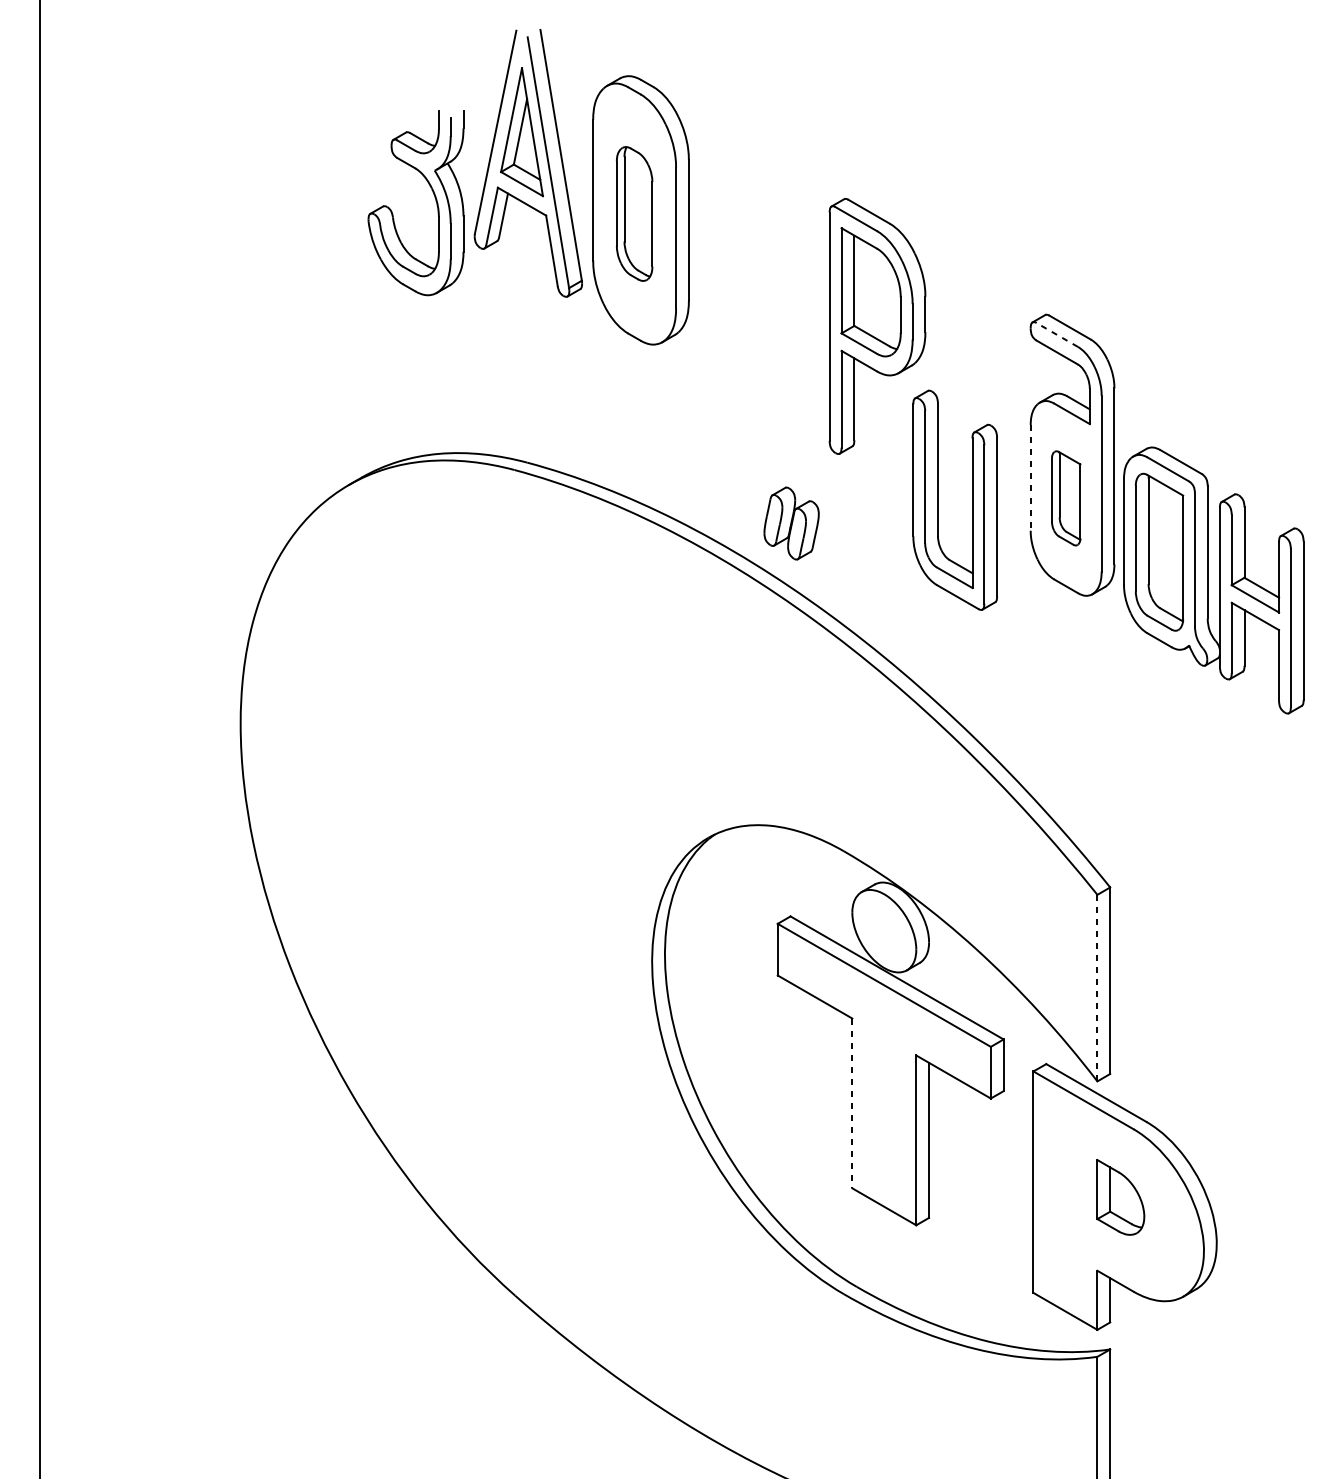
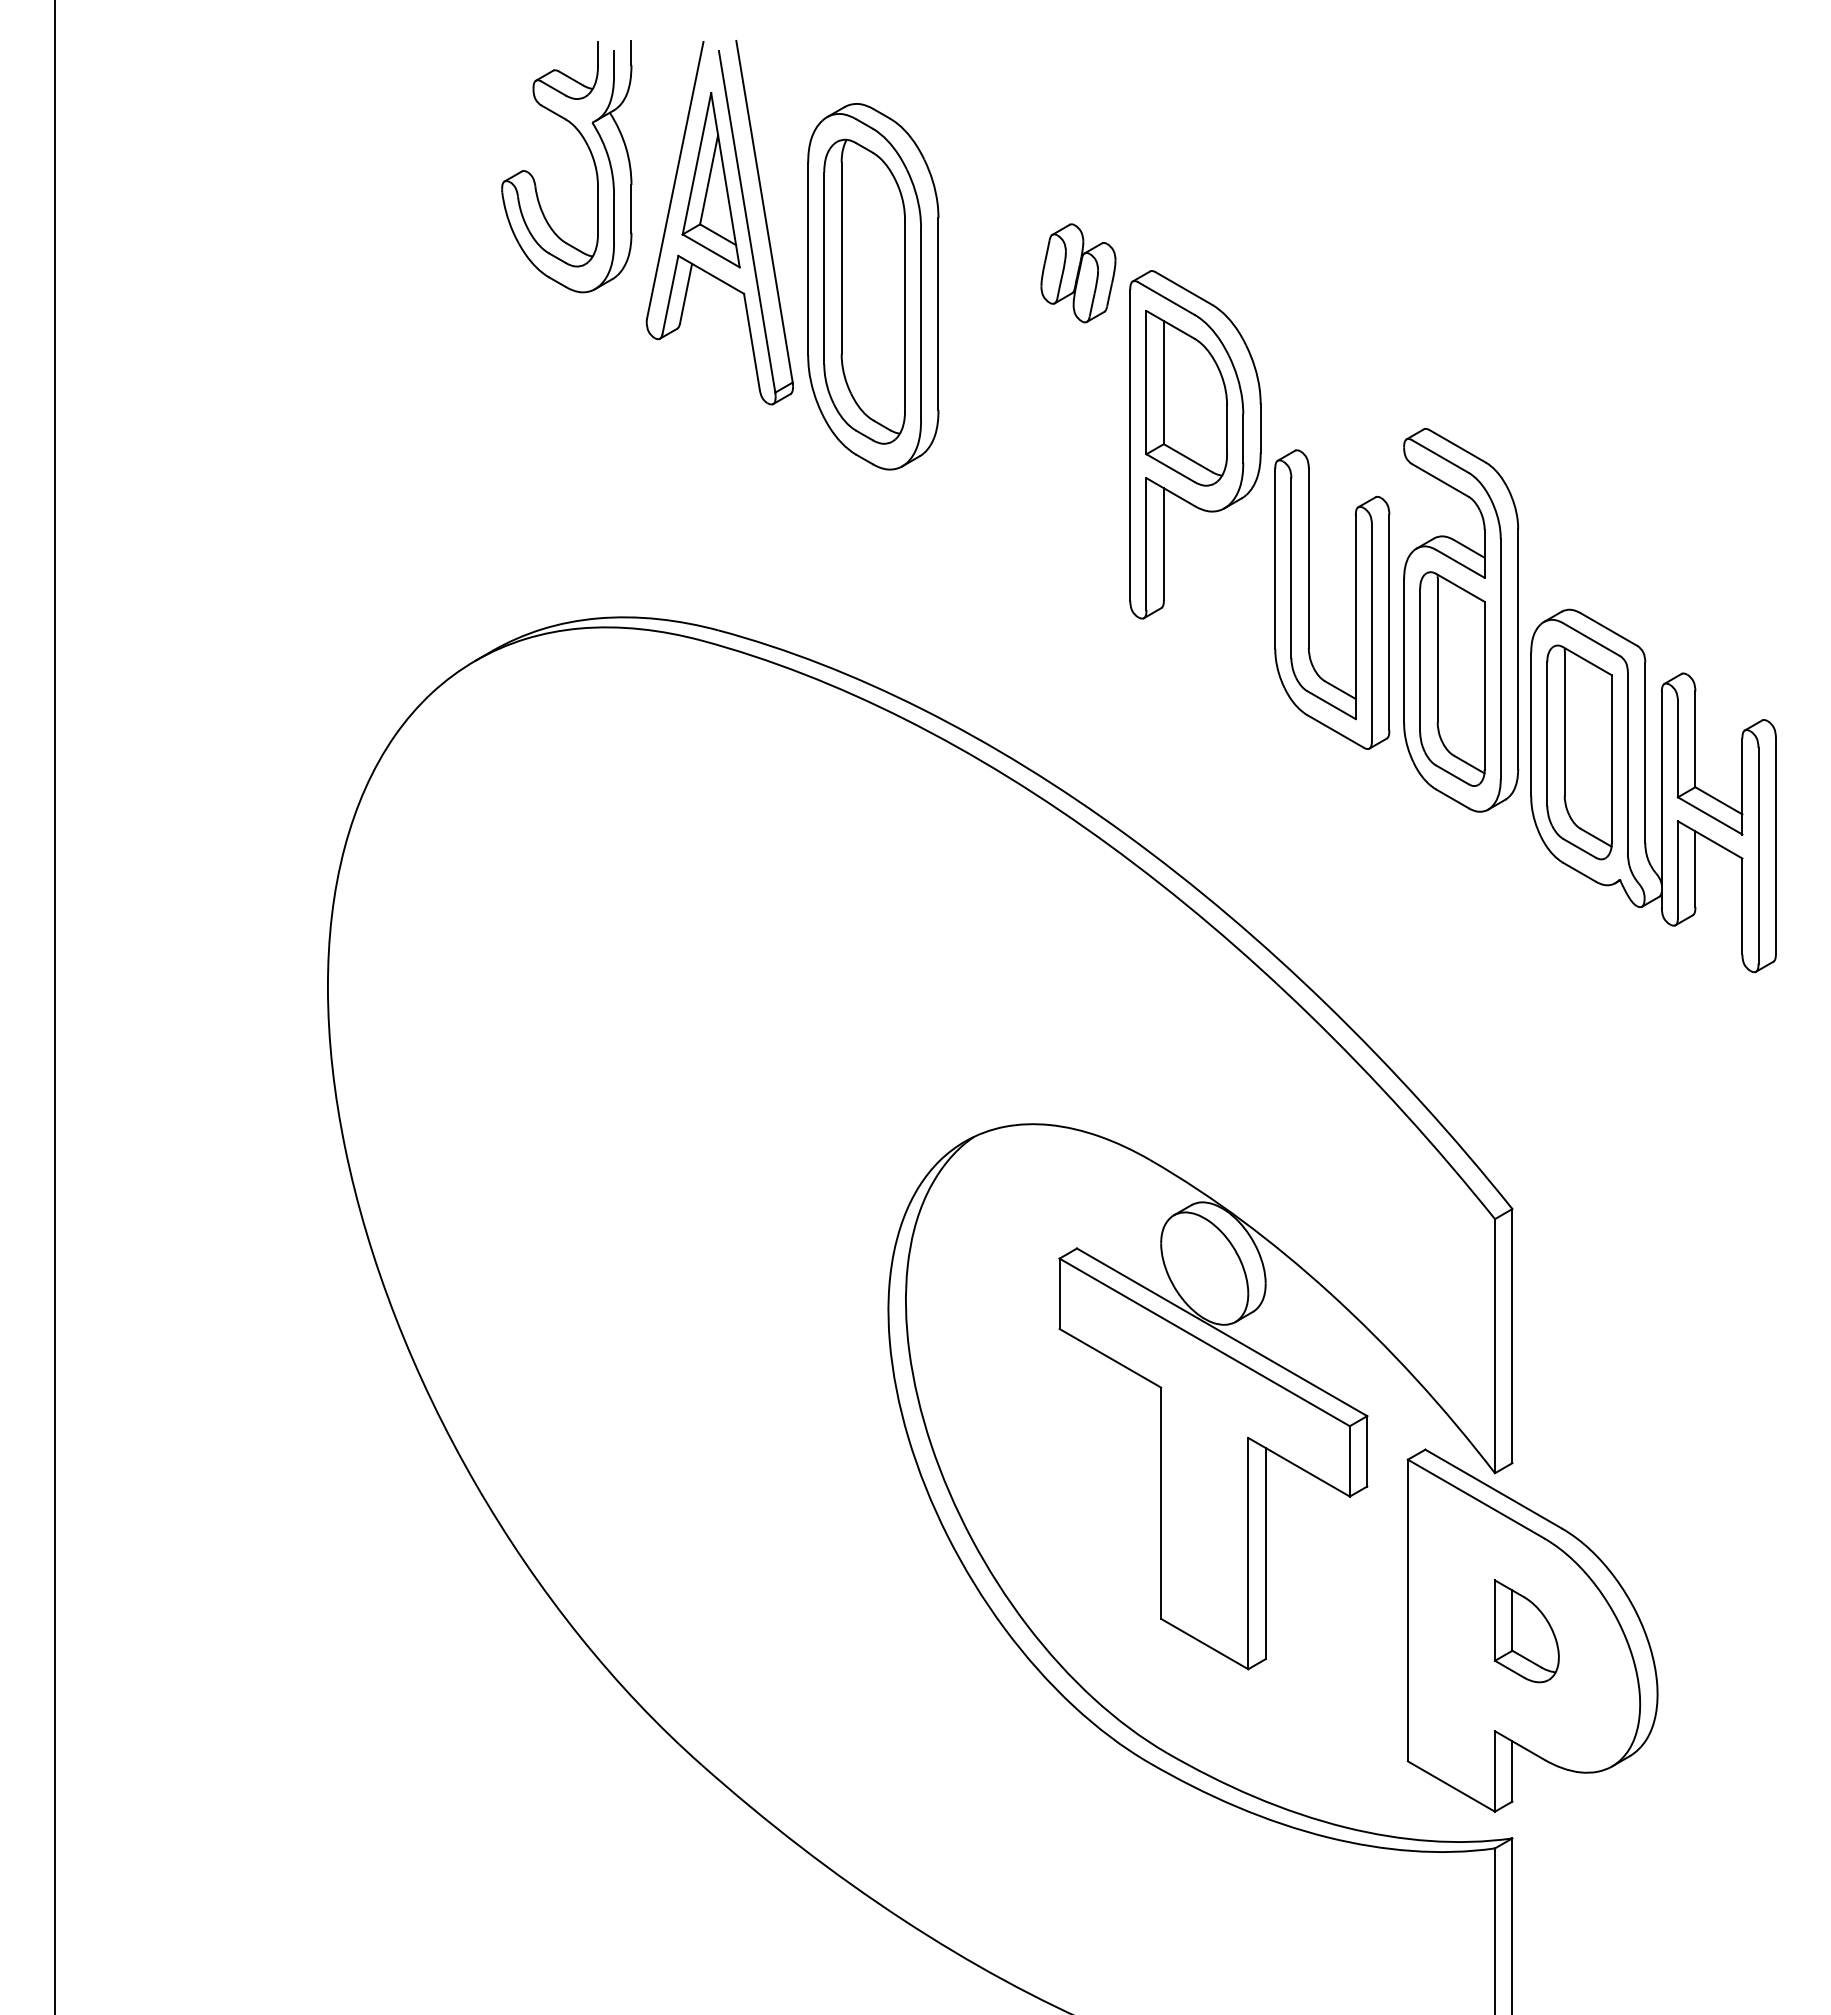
part: (433, 194) -> (590, 154), moved
part: (634, 213) -> (864, 291), size x1.67
line: (1056, 335) -> (1439, 456), dashed -> solid
line: (1030, 478) -> (1404, 651), dashed -> solid
part: (1066, 497) -> (1452, 678), size x1.67
part: (938, 500) -> (1309, 599), moved
part: (791, 523) -> (1078, 273), moved
line: (1097, 987) -> (1495, 1345), dashed -> solid
line: (852, 1103) -> (1161, 1503), dashed -> solid

